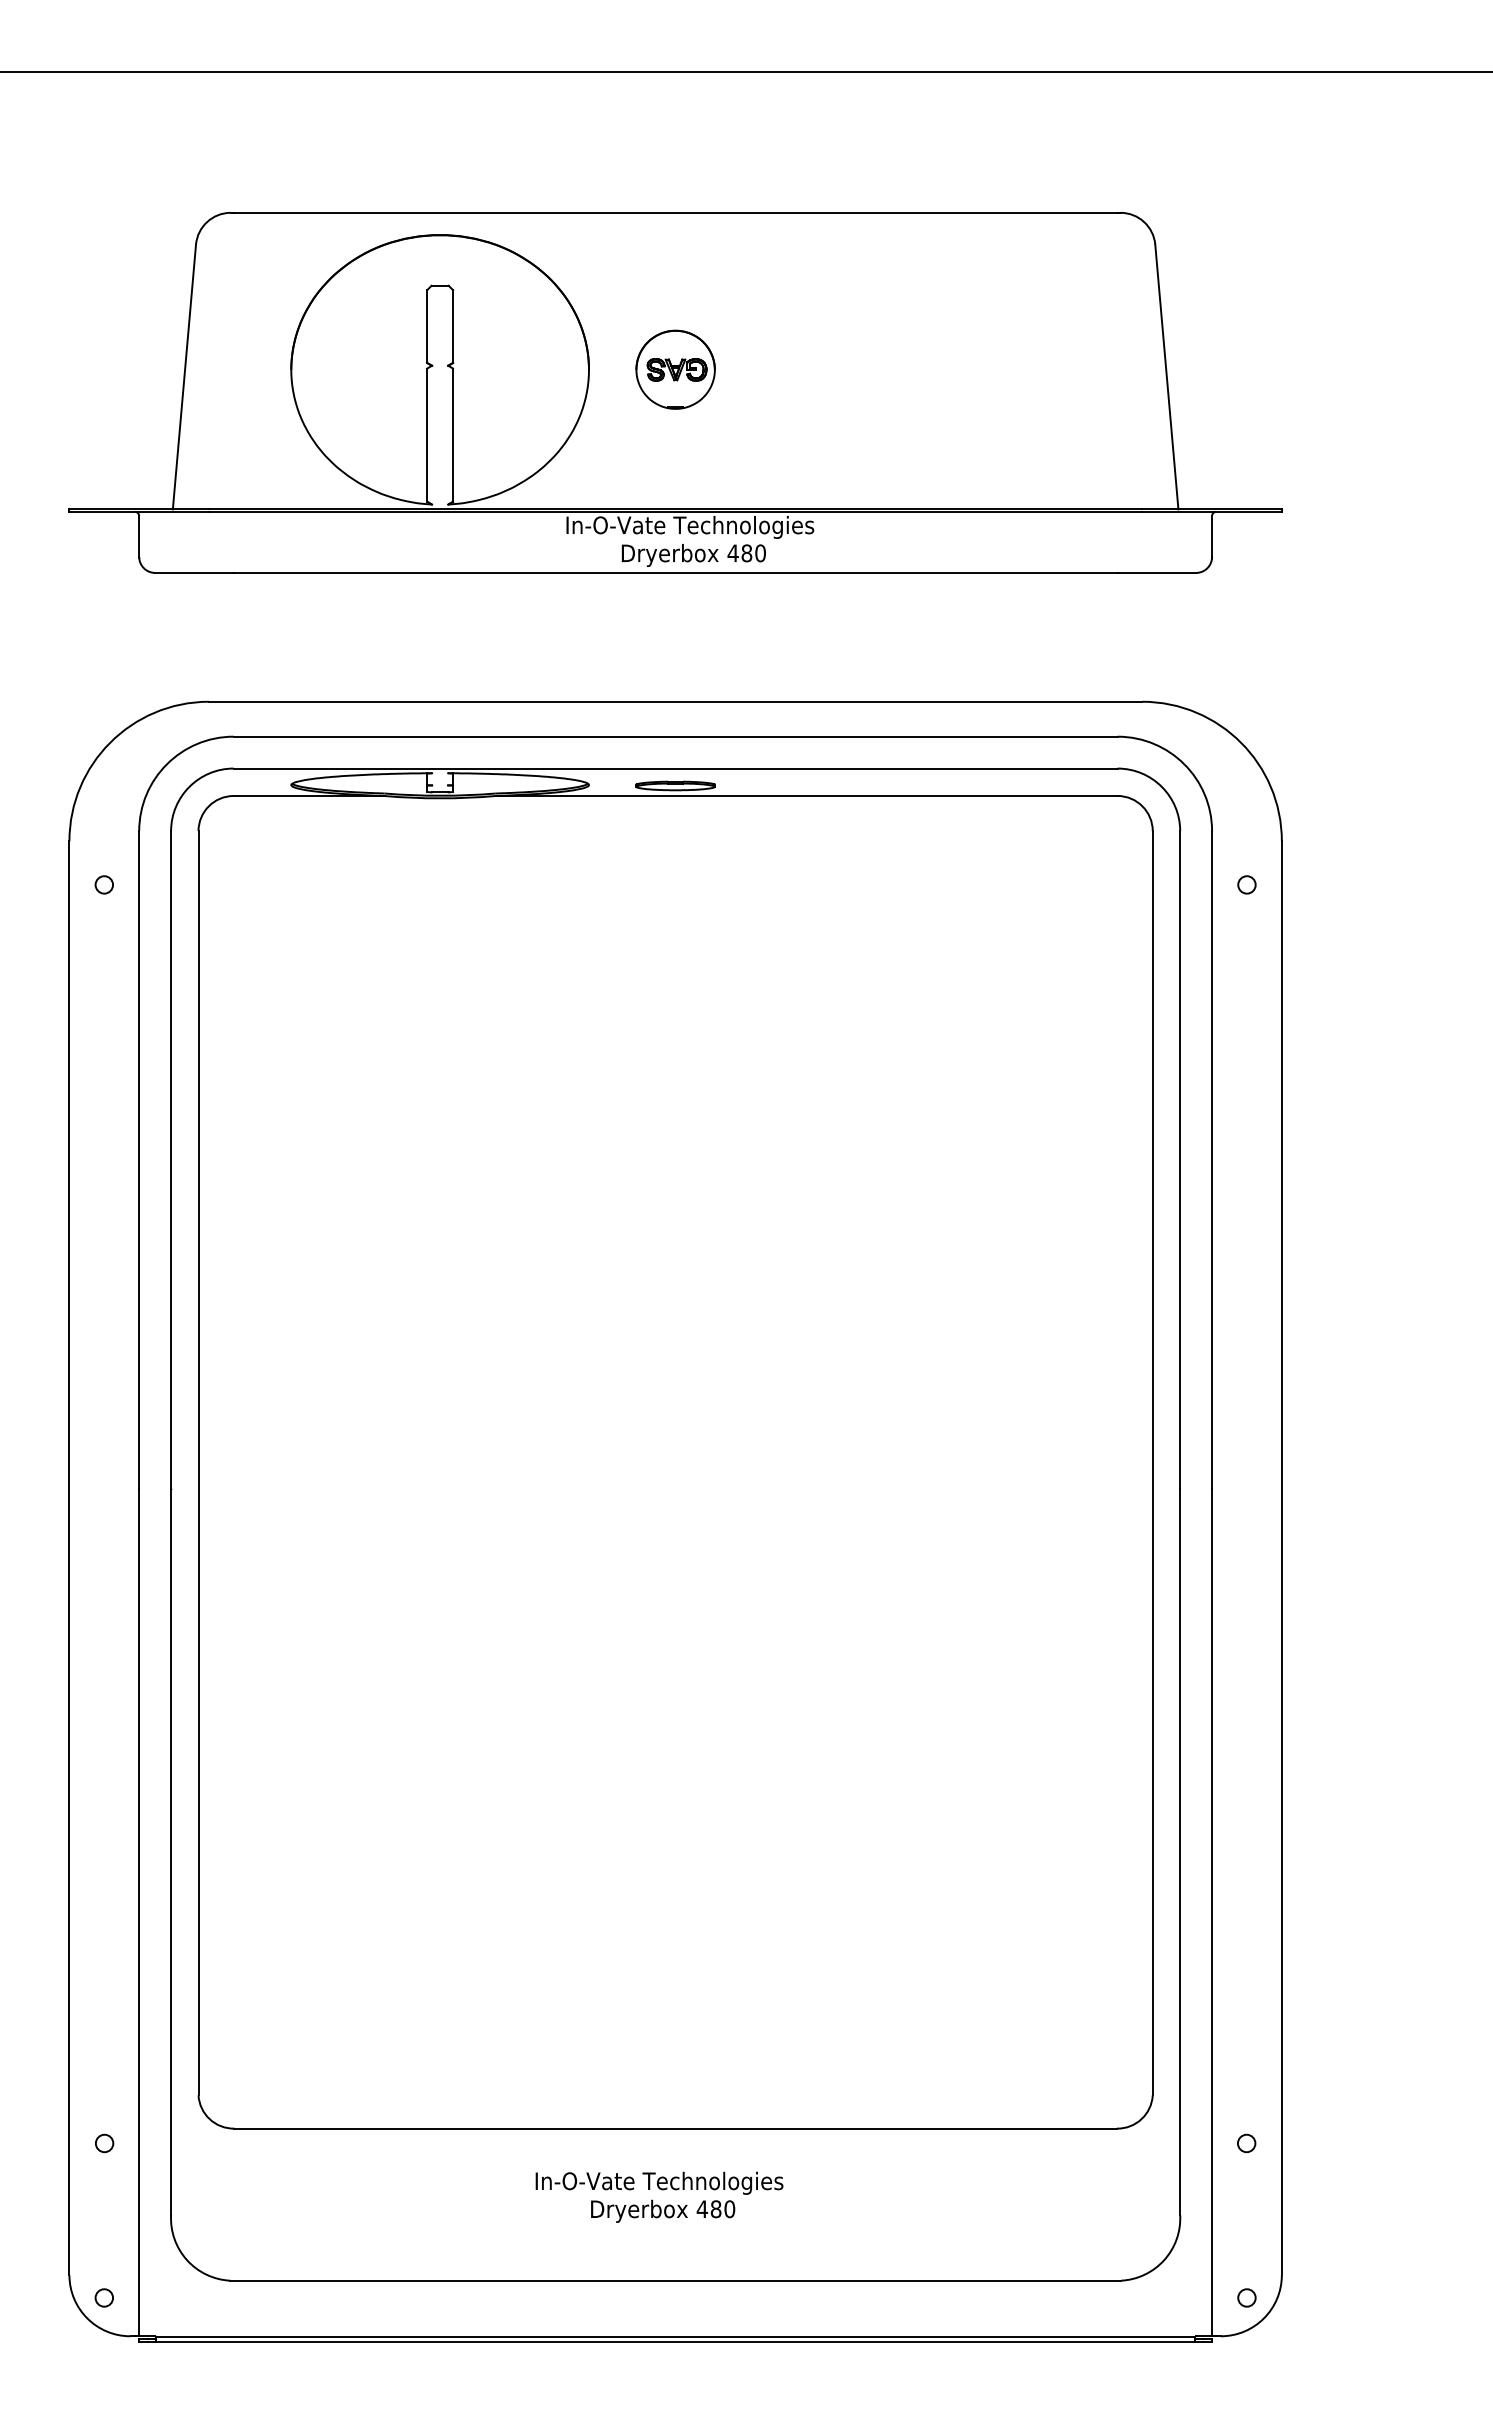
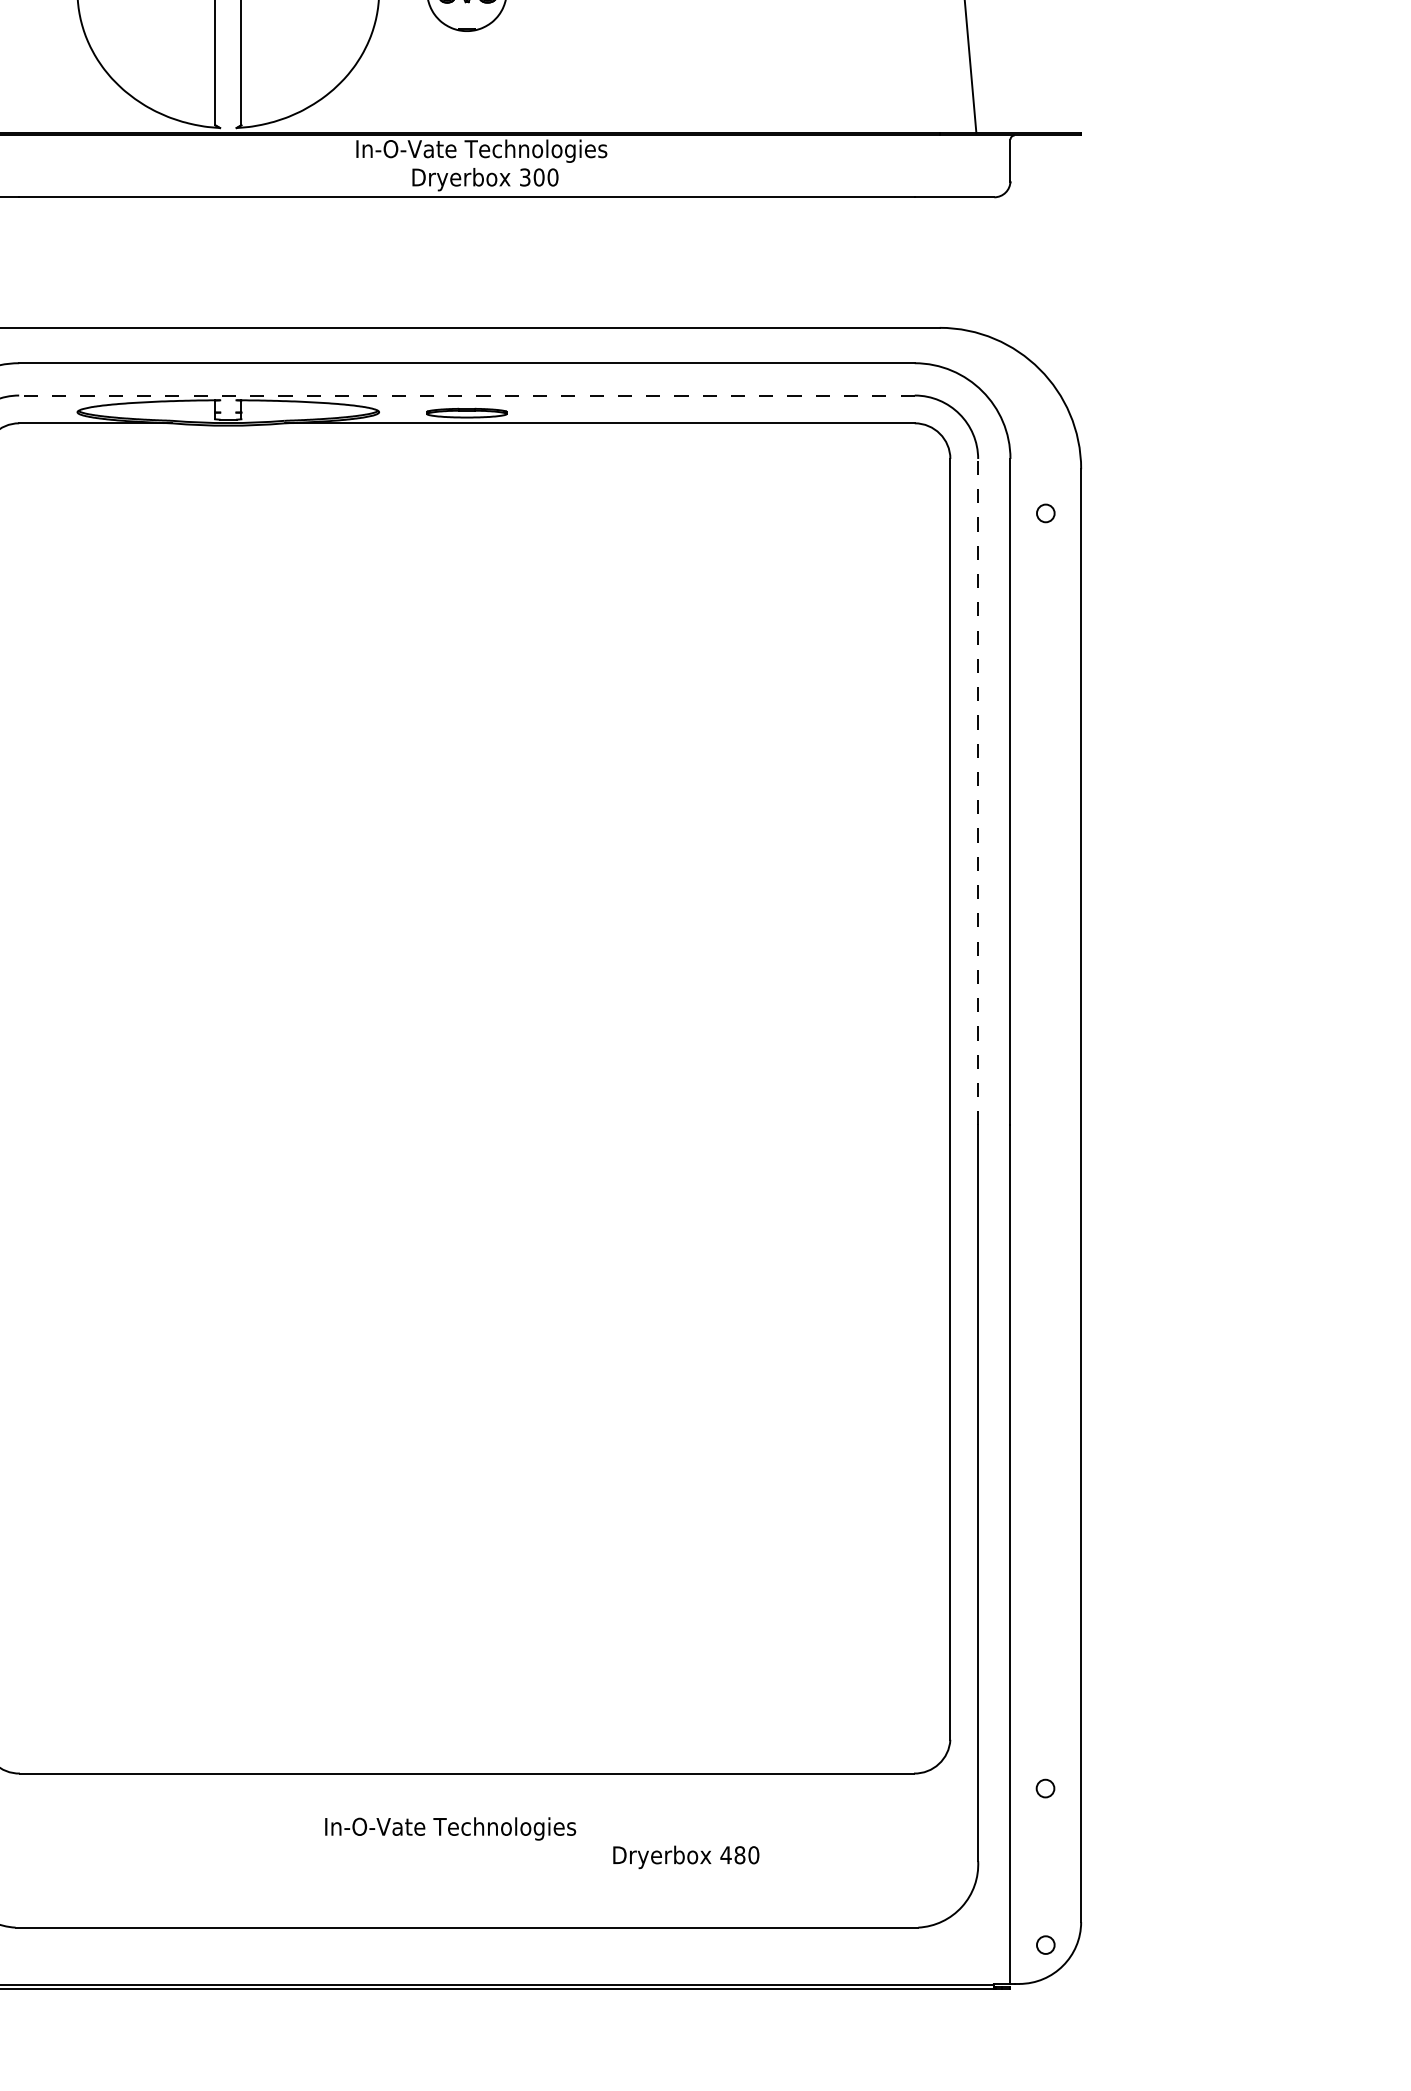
text: (739, 553) -> (531, 177), 480 -> 300
line: (675, 768) -> (466, 395), solid -> dashed
line: (1180, 1160) -> (978, 792), solid -> dashed
text: (663, 2210) -> (686, 1856), moved

